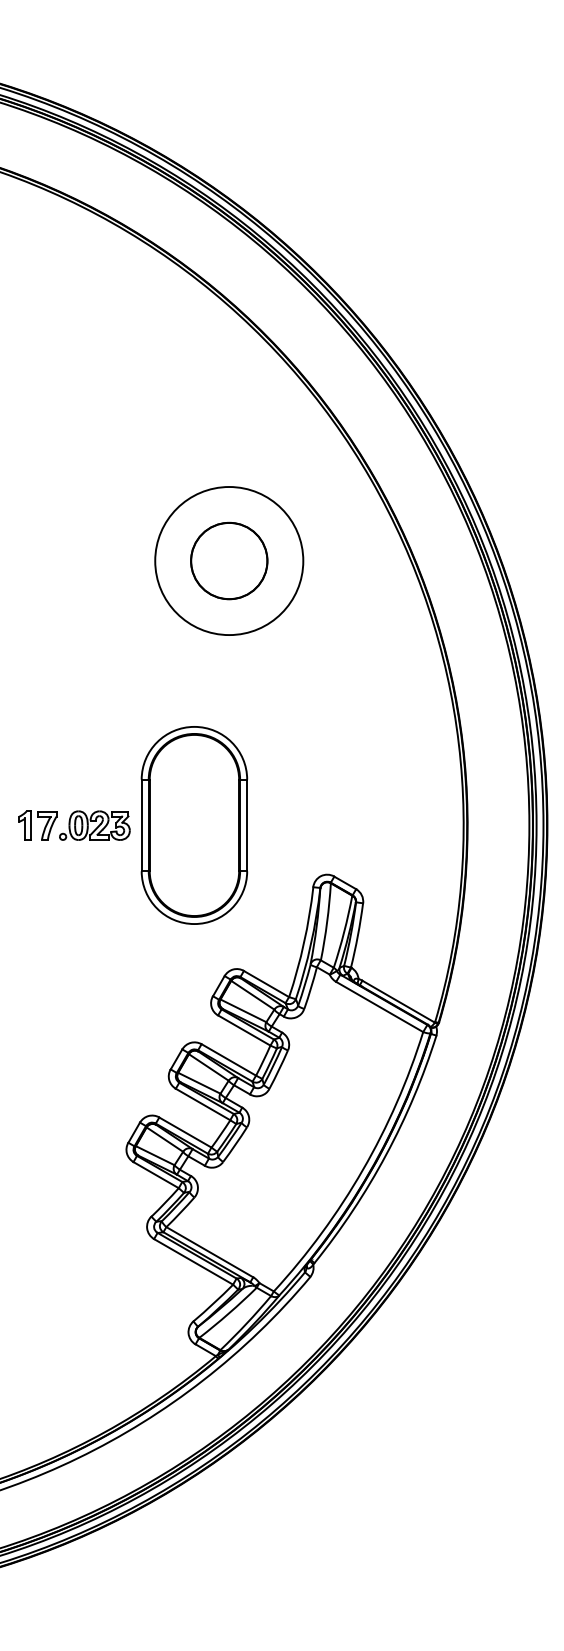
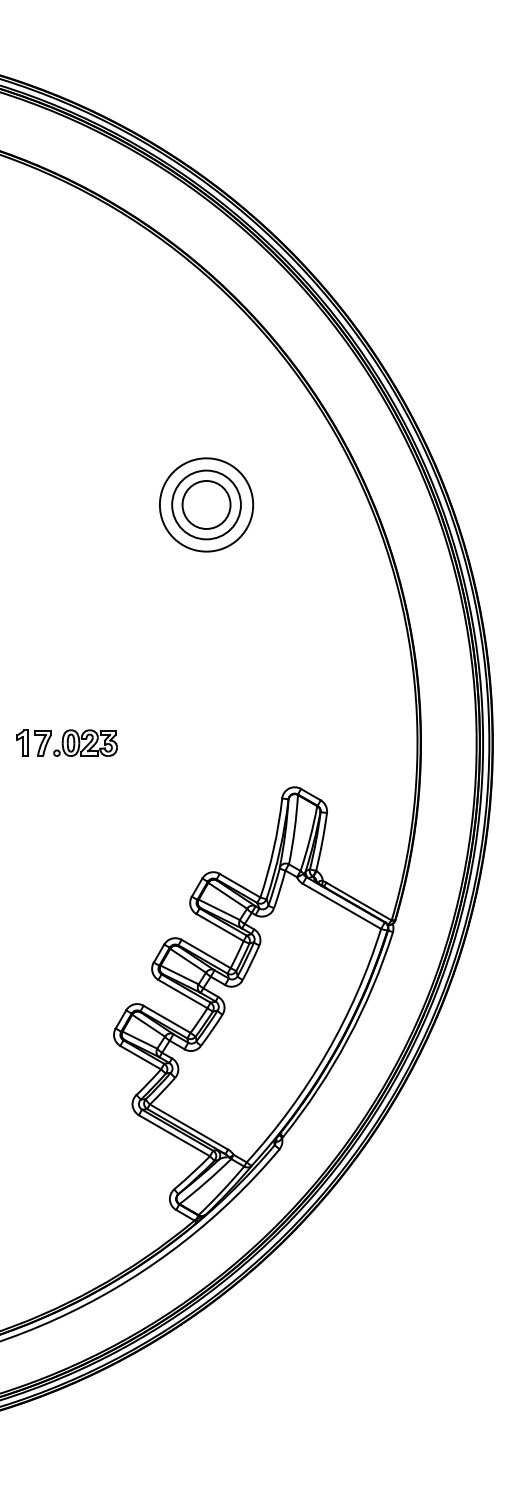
circle: (229, 560) -> (206, 504), size x0.7
circle: (229, 560) -> (206, 504), size x0.7
part: (193, 824) -> (174, 742), removed

